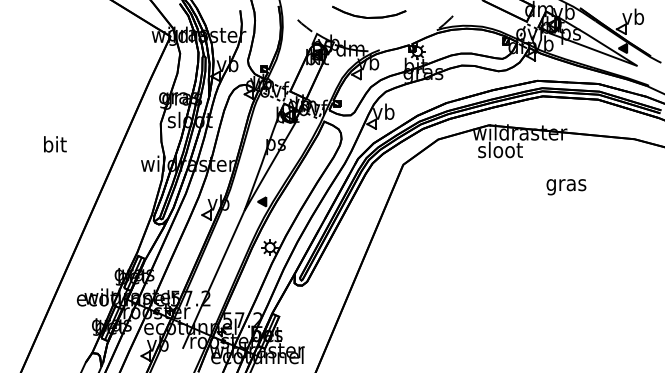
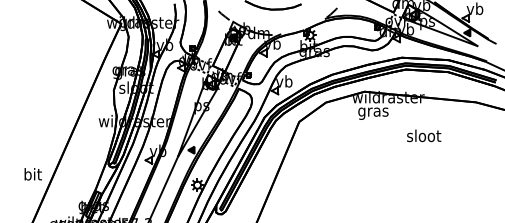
text: (55, 144) -> (33, 174), moved
text: (500, 151) -> (373, 111), sloot -> gras
text: (566, 184) -> (424, 136), gras -> sloot

